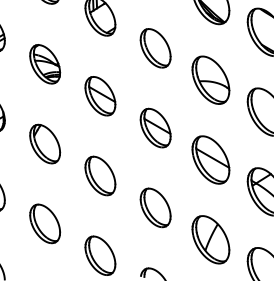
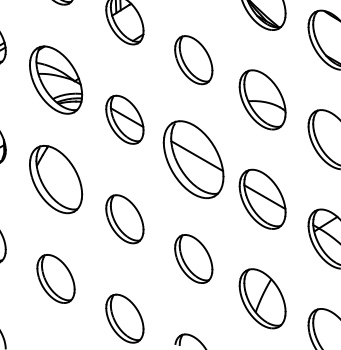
part: (44, 63) -> (55, 79), size x1.4
part: (155, 128) -> (193, 159), size x1.6
part: (44, 144) -> (55, 179), size x1.4

